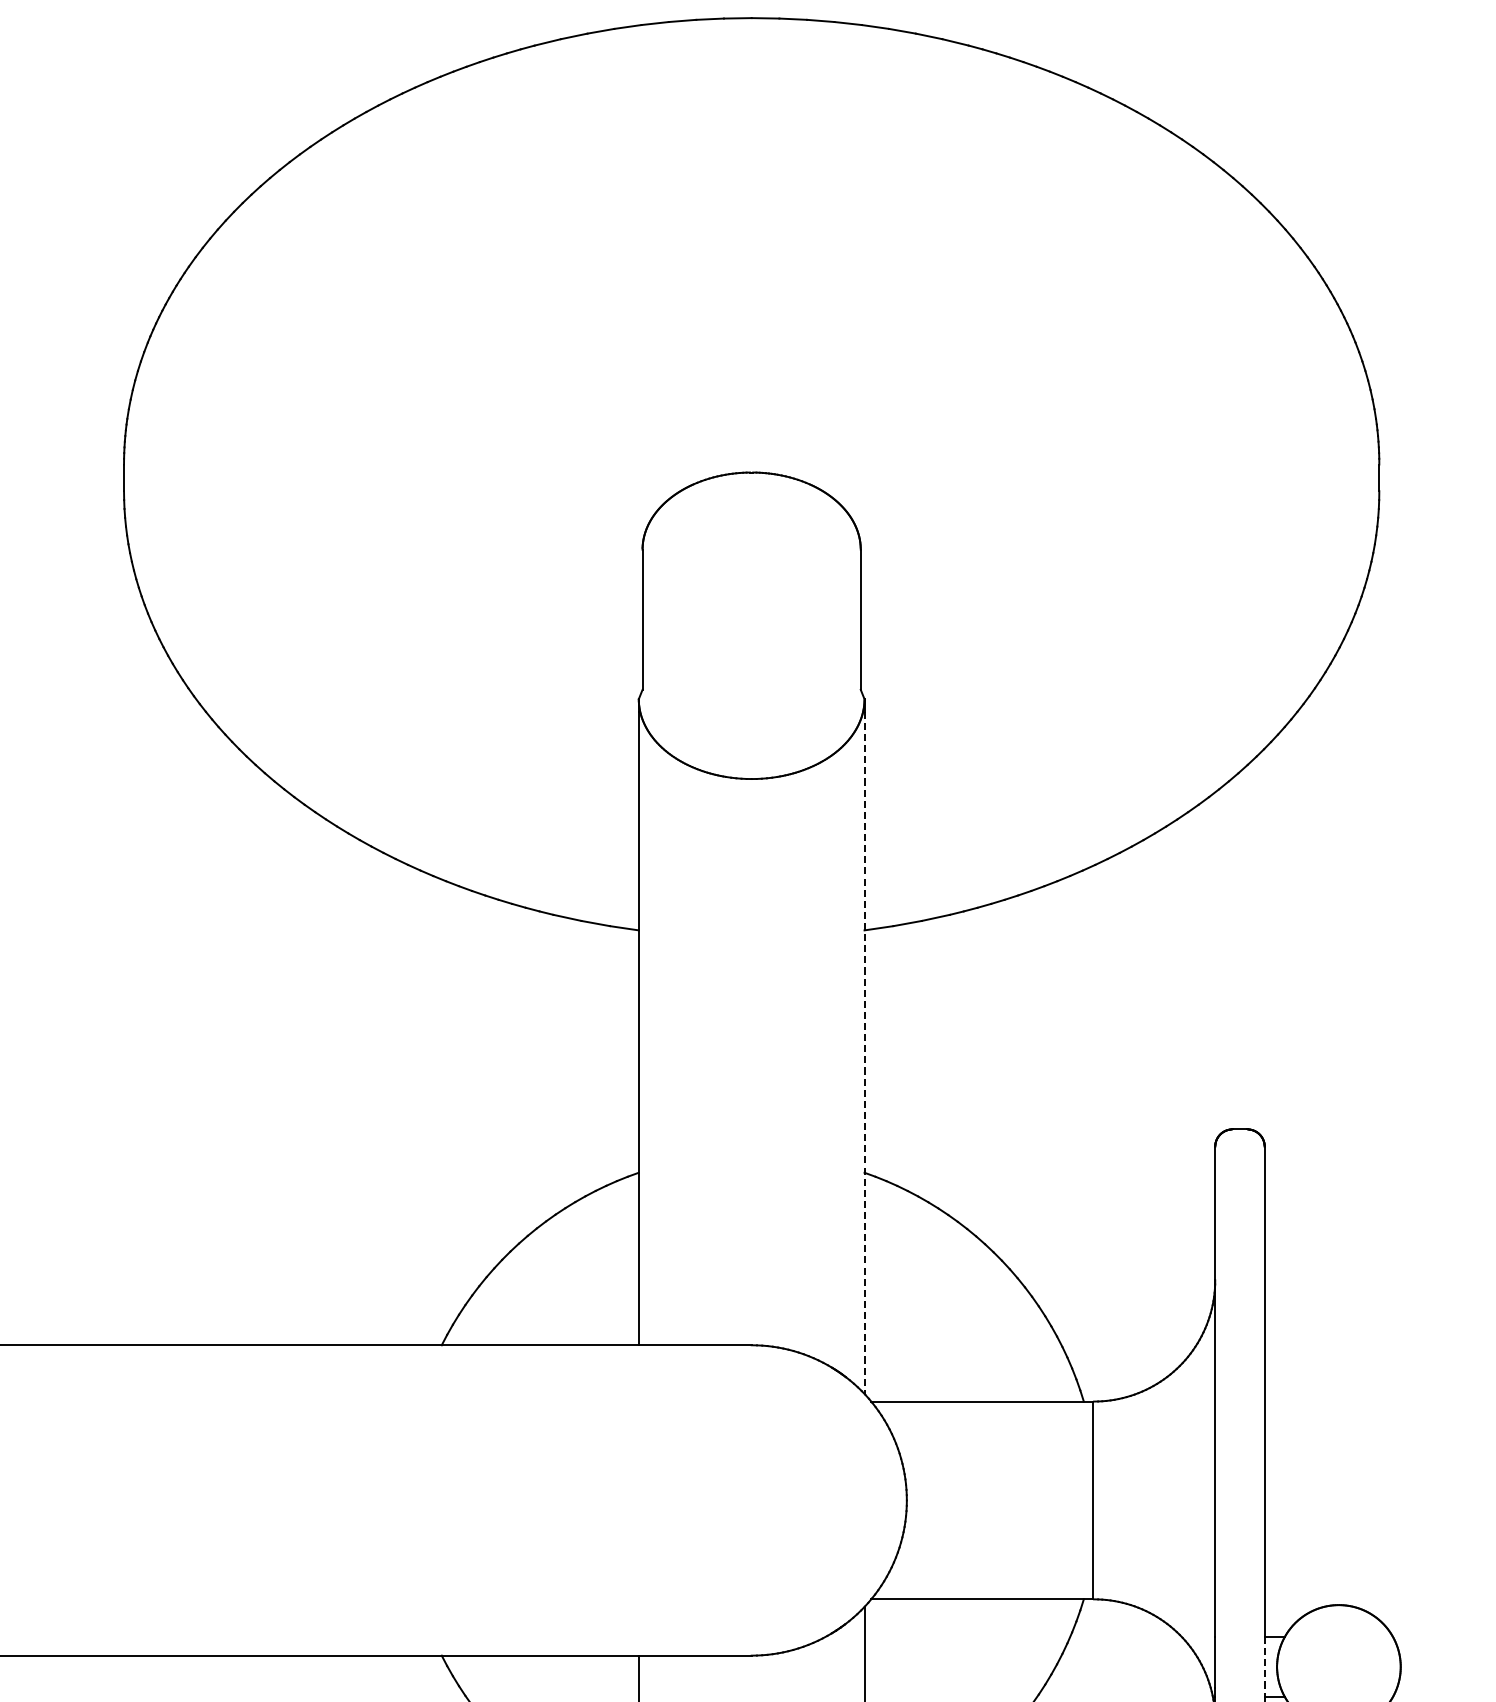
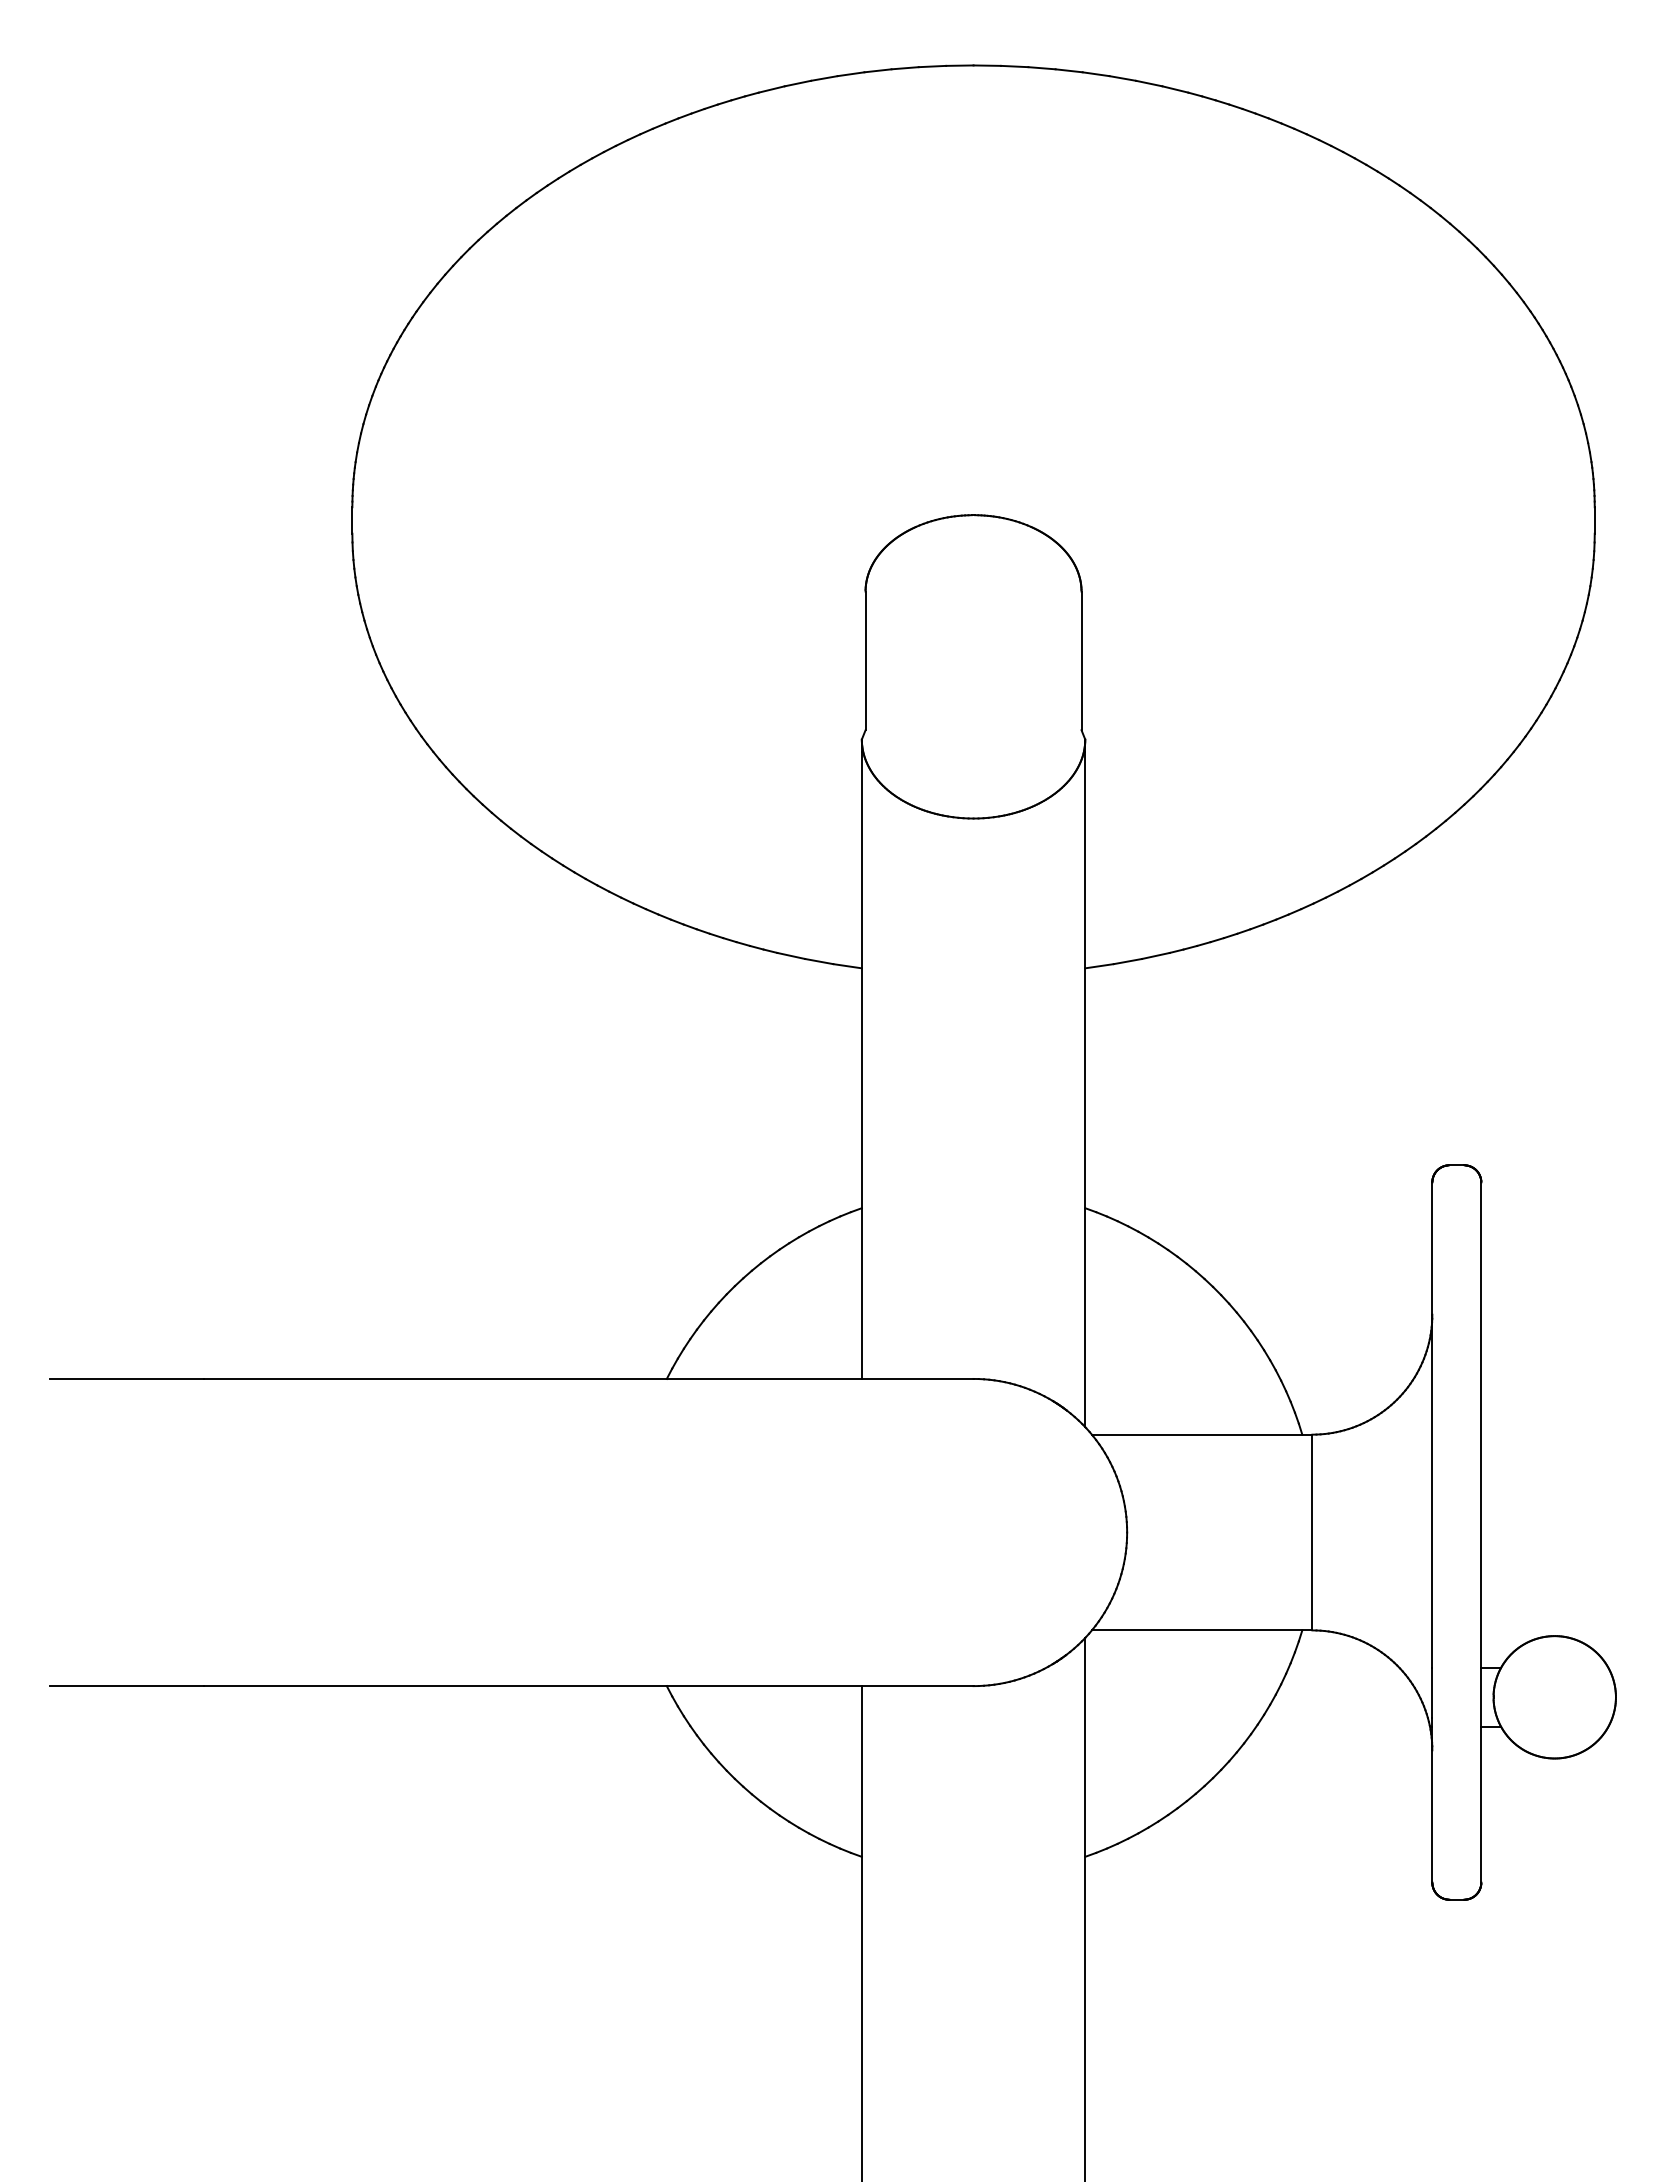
line: (864, 1052) -> (1085, 1089), dashed -> solid
line: (1264, 1667) -> (1481, 1697), dashed -> solid

